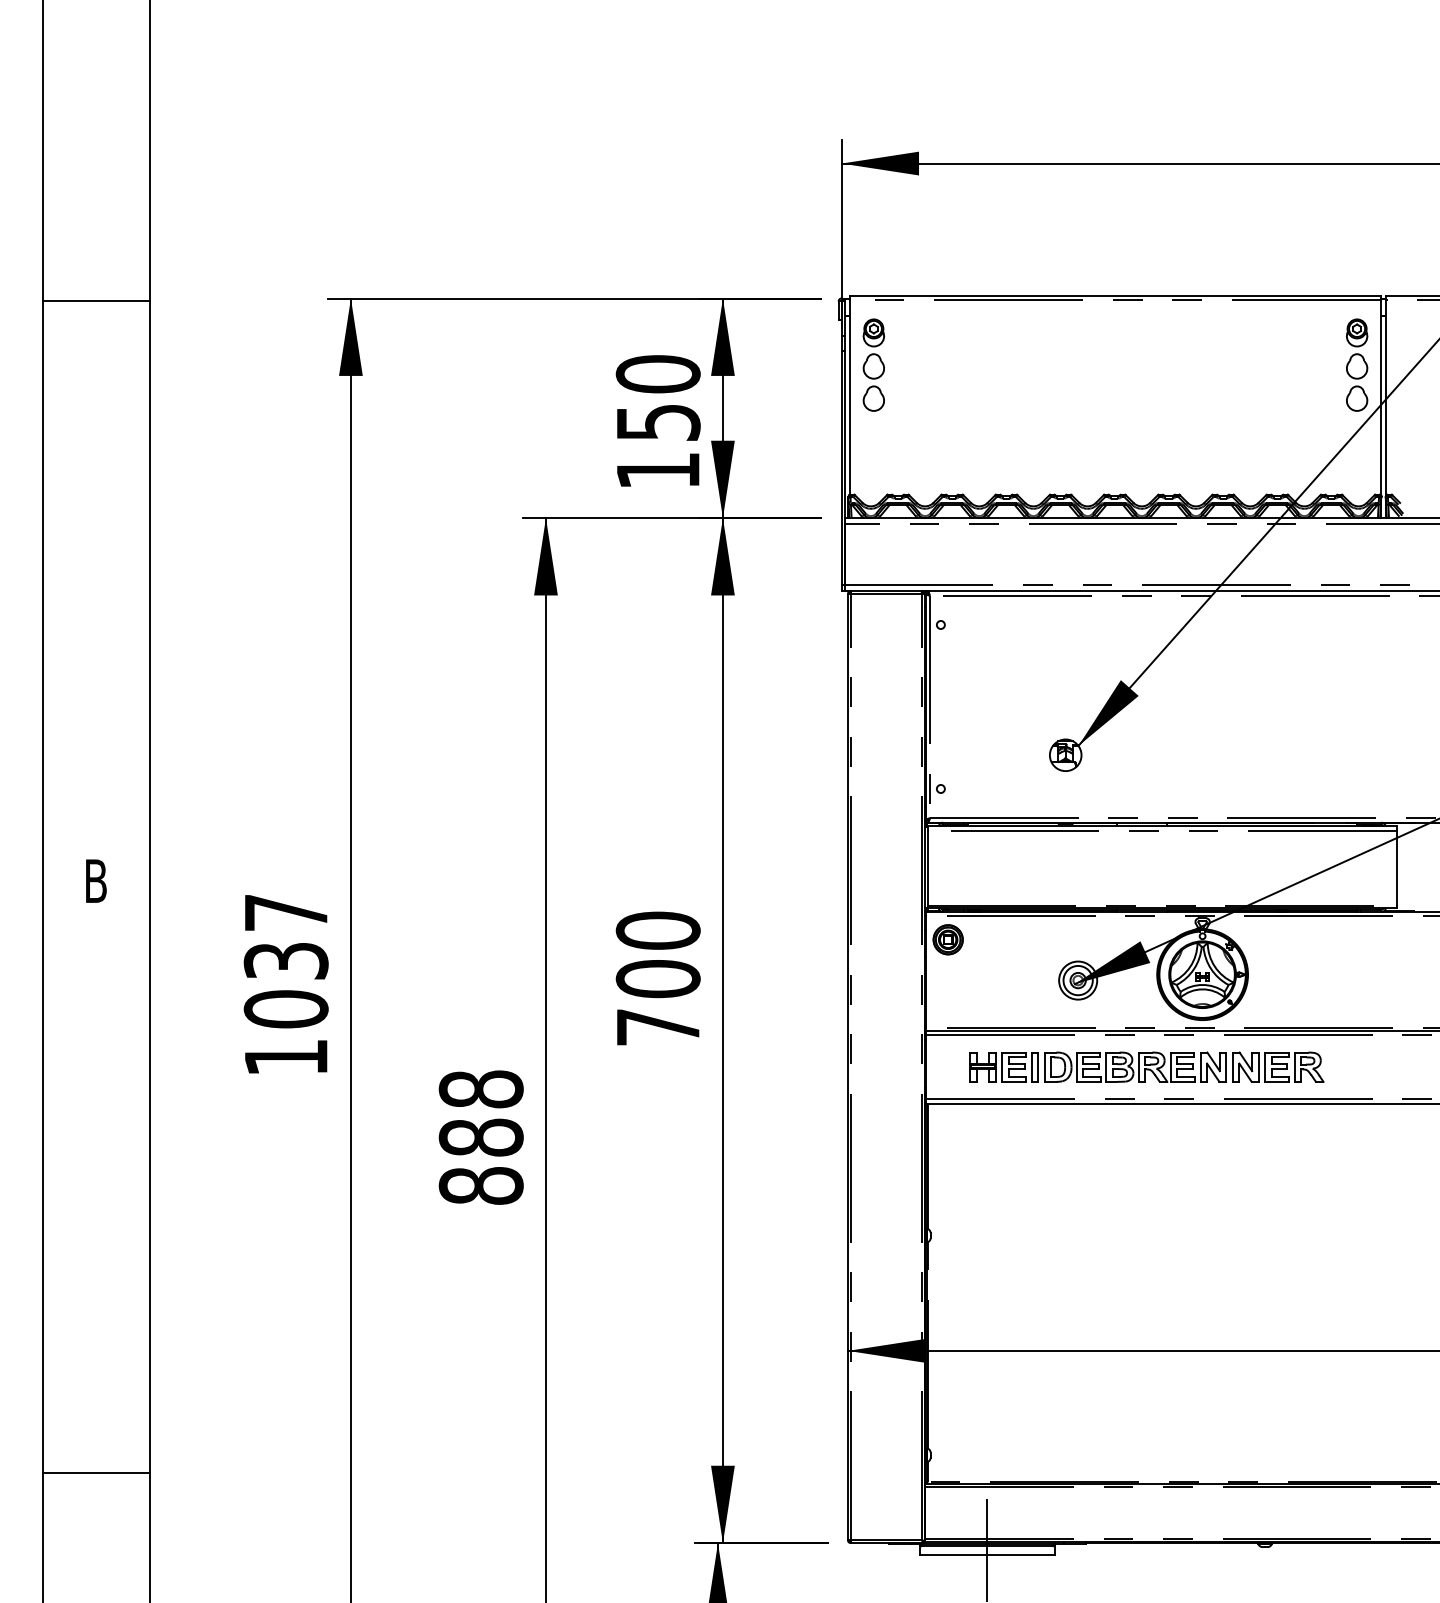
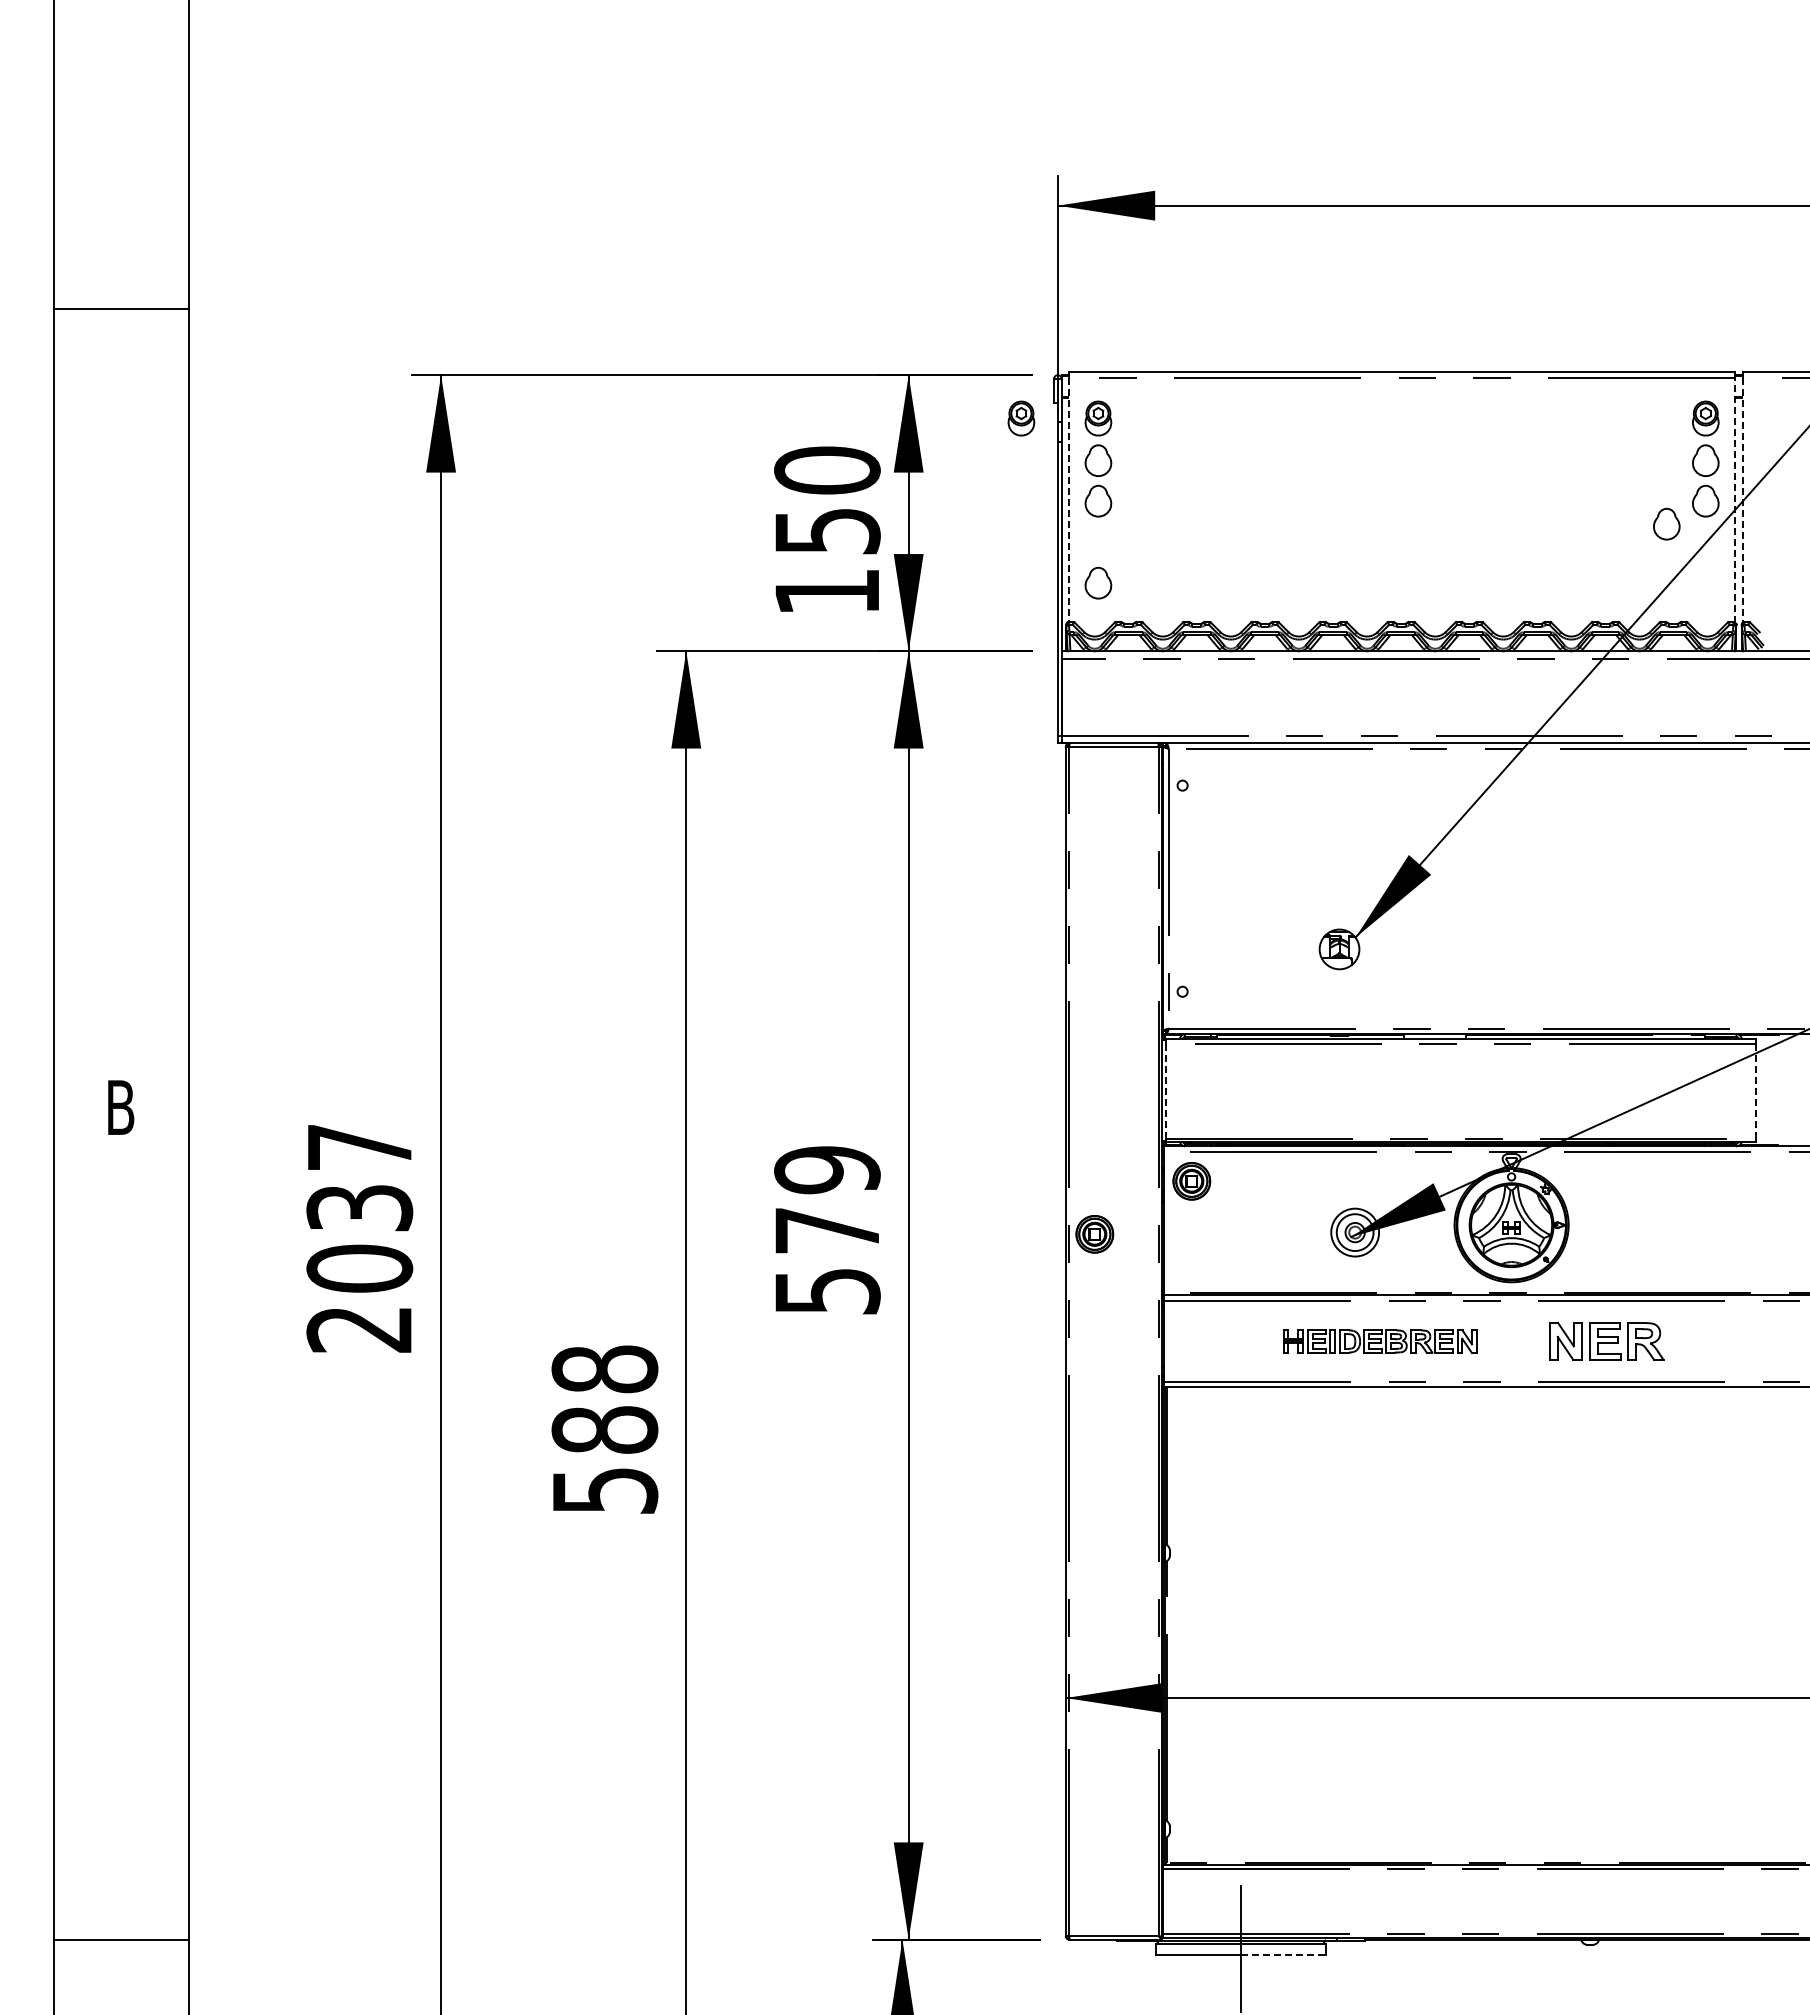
line: (96, 301) -> (121, 308), moved
part: (812, 332) -> (1021, 418), added
line: (850, 398) -> (1068, 500), solid -> dashed
line: (1380, 398) -> (1735, 500), solid -> dashed
line: (1386, 398) -> (1742, 500), solid -> dashed
part: (1325, 416) -> (1666, 523), added
part: (873, 463) -> (1098, 582), added
line: (928, 868) -> (1166, 1091), solid -> dashed
line: (1396, 869) -> (1755, 1092), solid -> dashed
text: (658, 978) -> (827, 1230), 700 -> 579
part: (870, 982) -> (1094, 1234), added
text: (285, 1057) -> (358, 1329), 1037 -> 2037
part: (1097, 1067) -> (1379, 1341), size x0.6
text: (480, 1185) -> (604, 1490), 888 -> 588
line: (96, 1472) -> (121, 1939), moved
line: (1021, 1554) -> (1283, 1954), solid -> dashed

